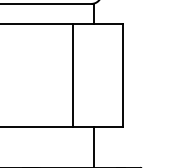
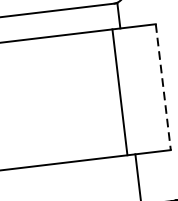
line: (72, 75) -> (119, 92), moved
line: (123, 76) -> (163, 88), solid -> dashed

